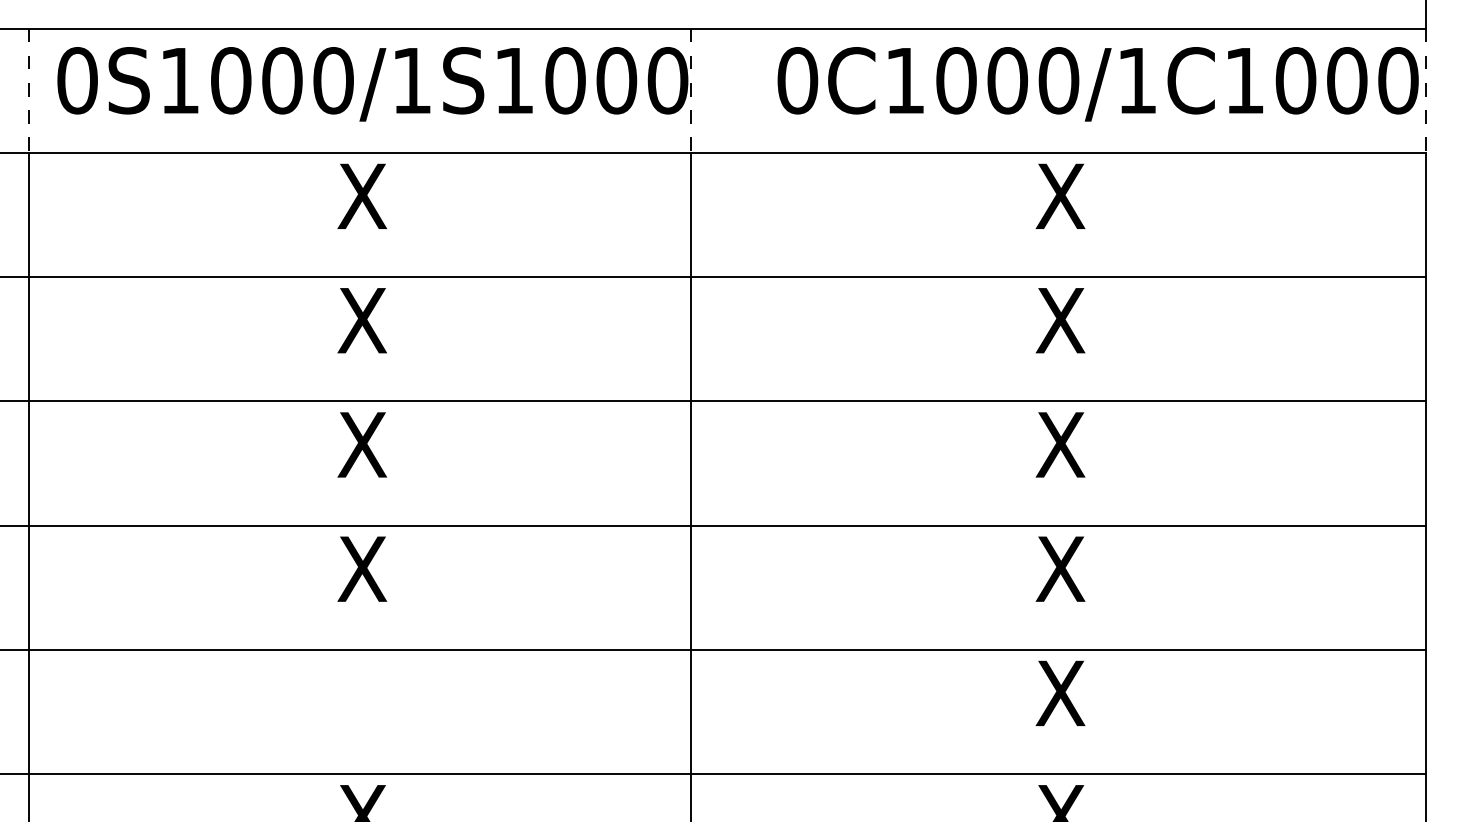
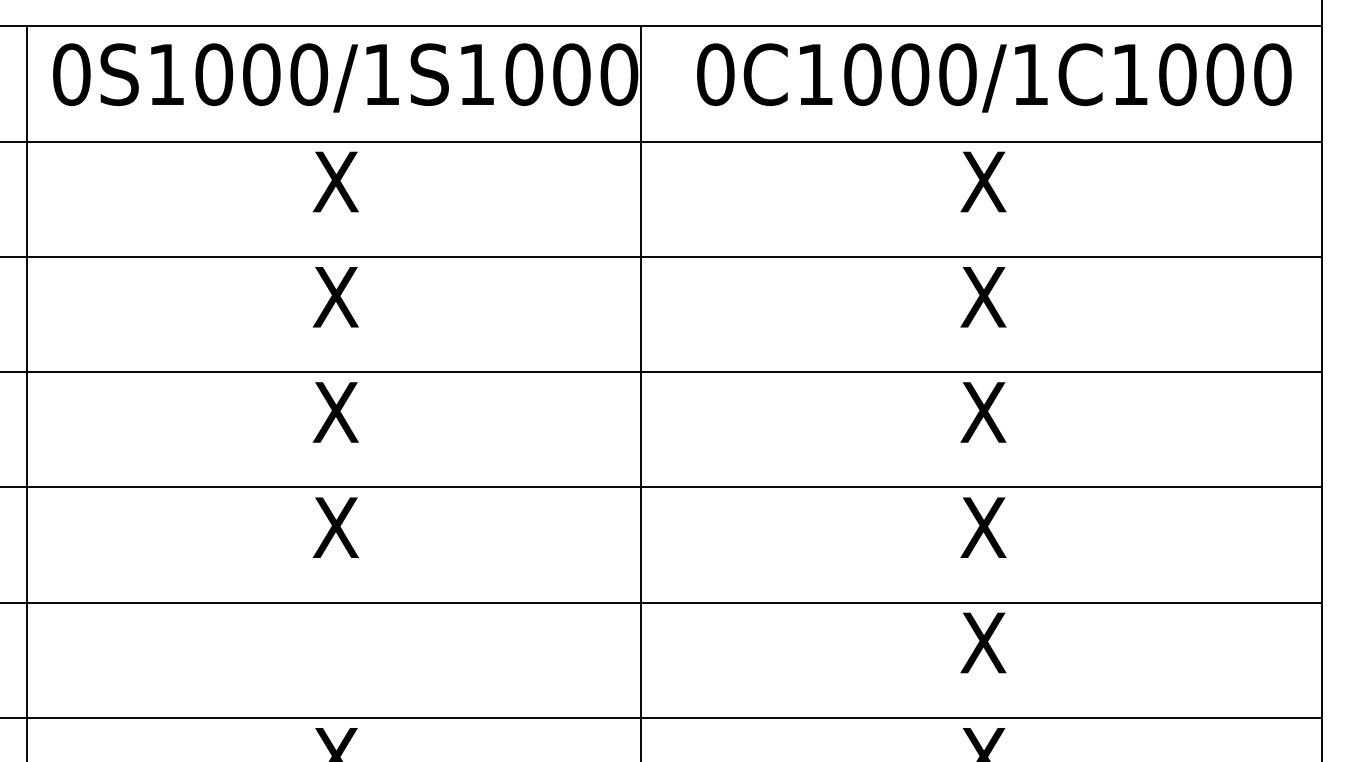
text: (1098, 83) -> (994, 77), moved
line: (29, 91) -> (27, 84), dashed -> solid
line: (691, 91) -> (641, 84), dashed -> solid
line: (1426, 91) -> (1322, 84), dashed -> solid

